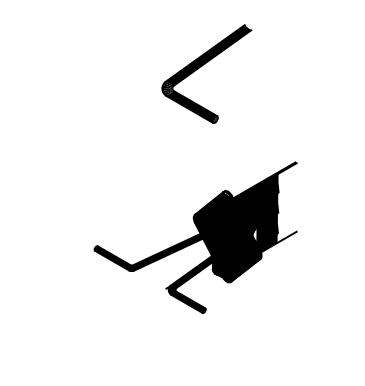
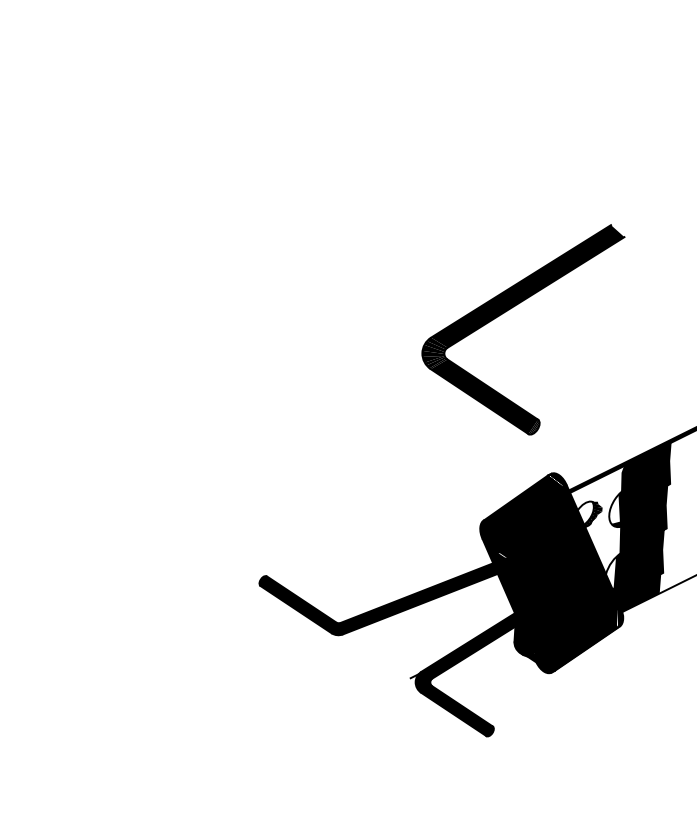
part: (201, 67) -> (510, 311), moved
fill: (247, 210) -> (598, 518), removed

